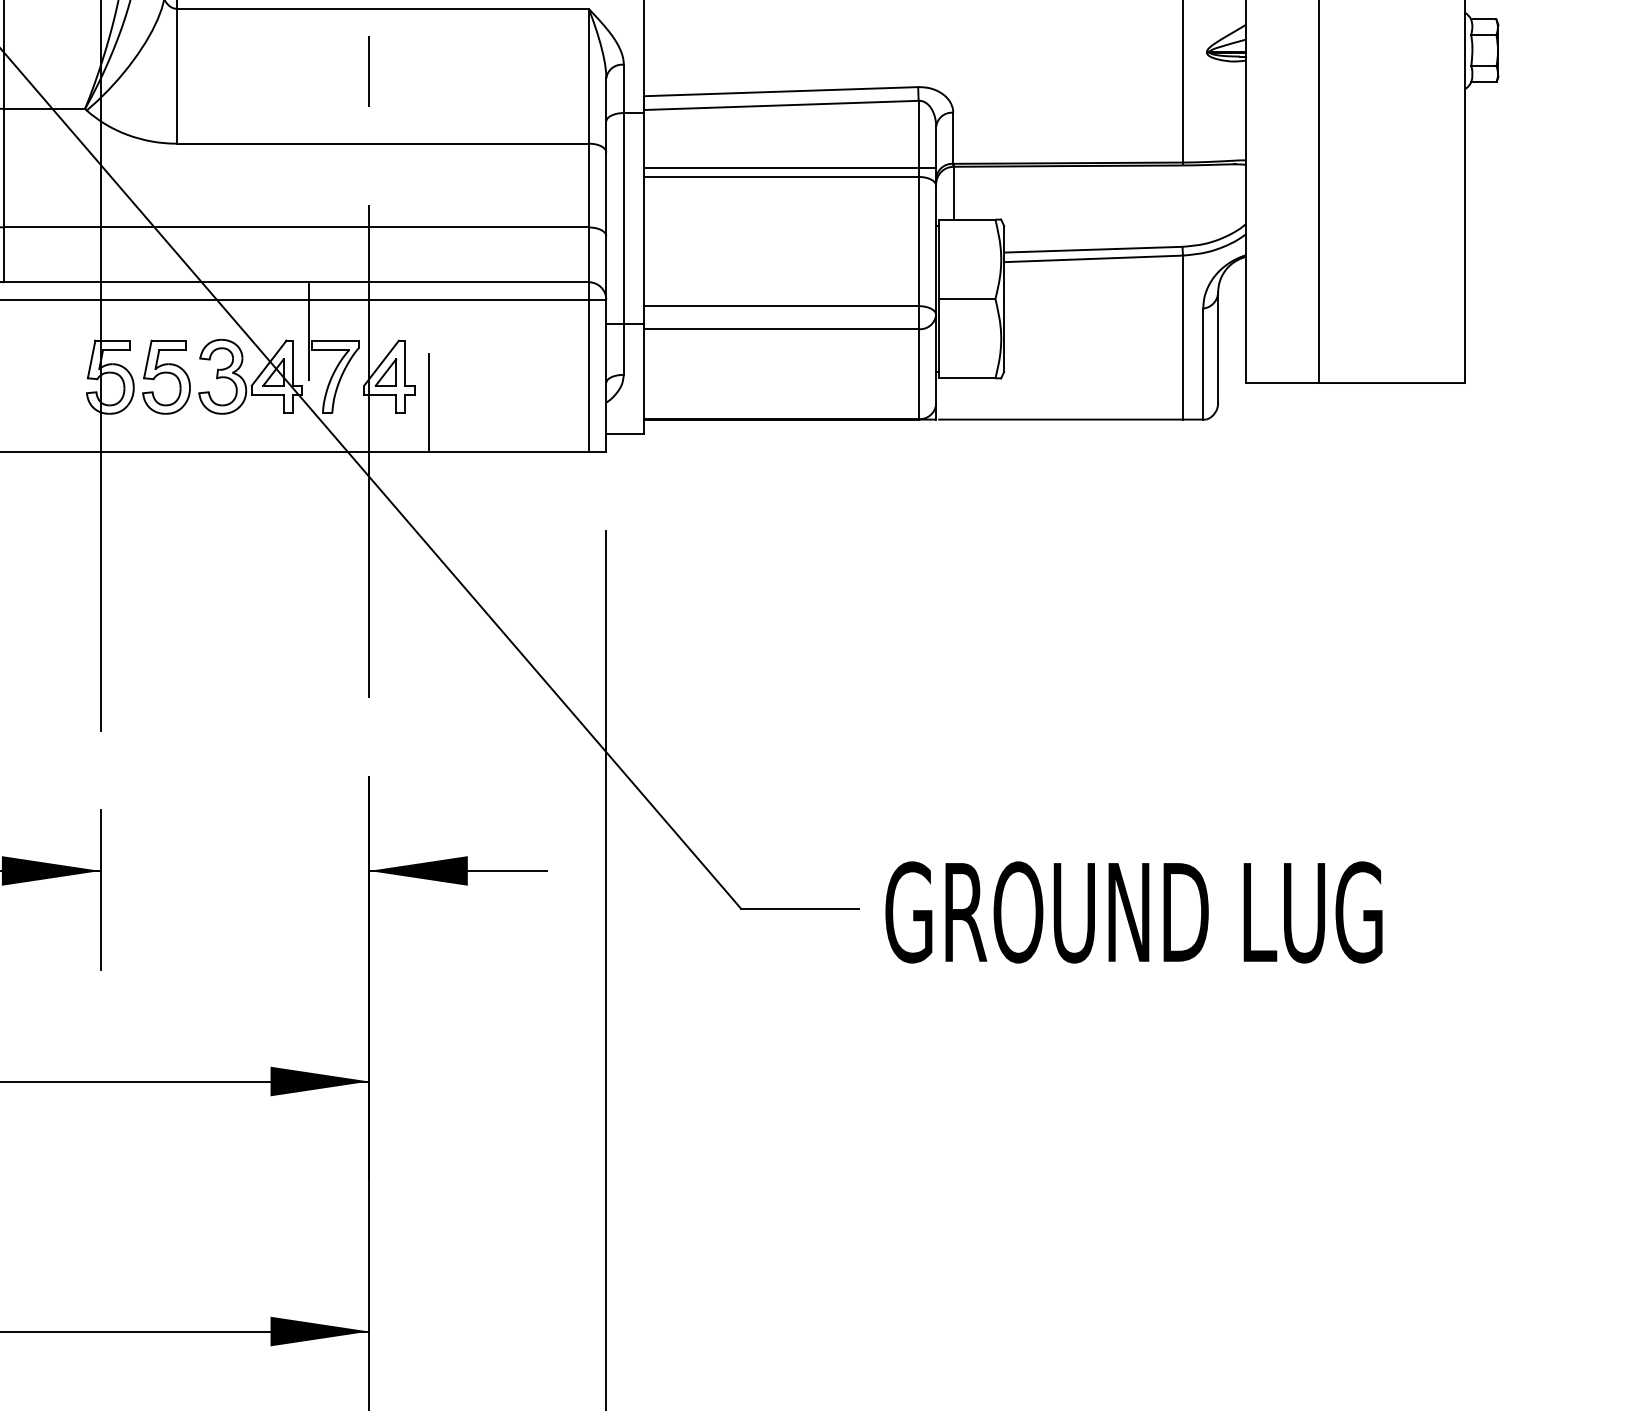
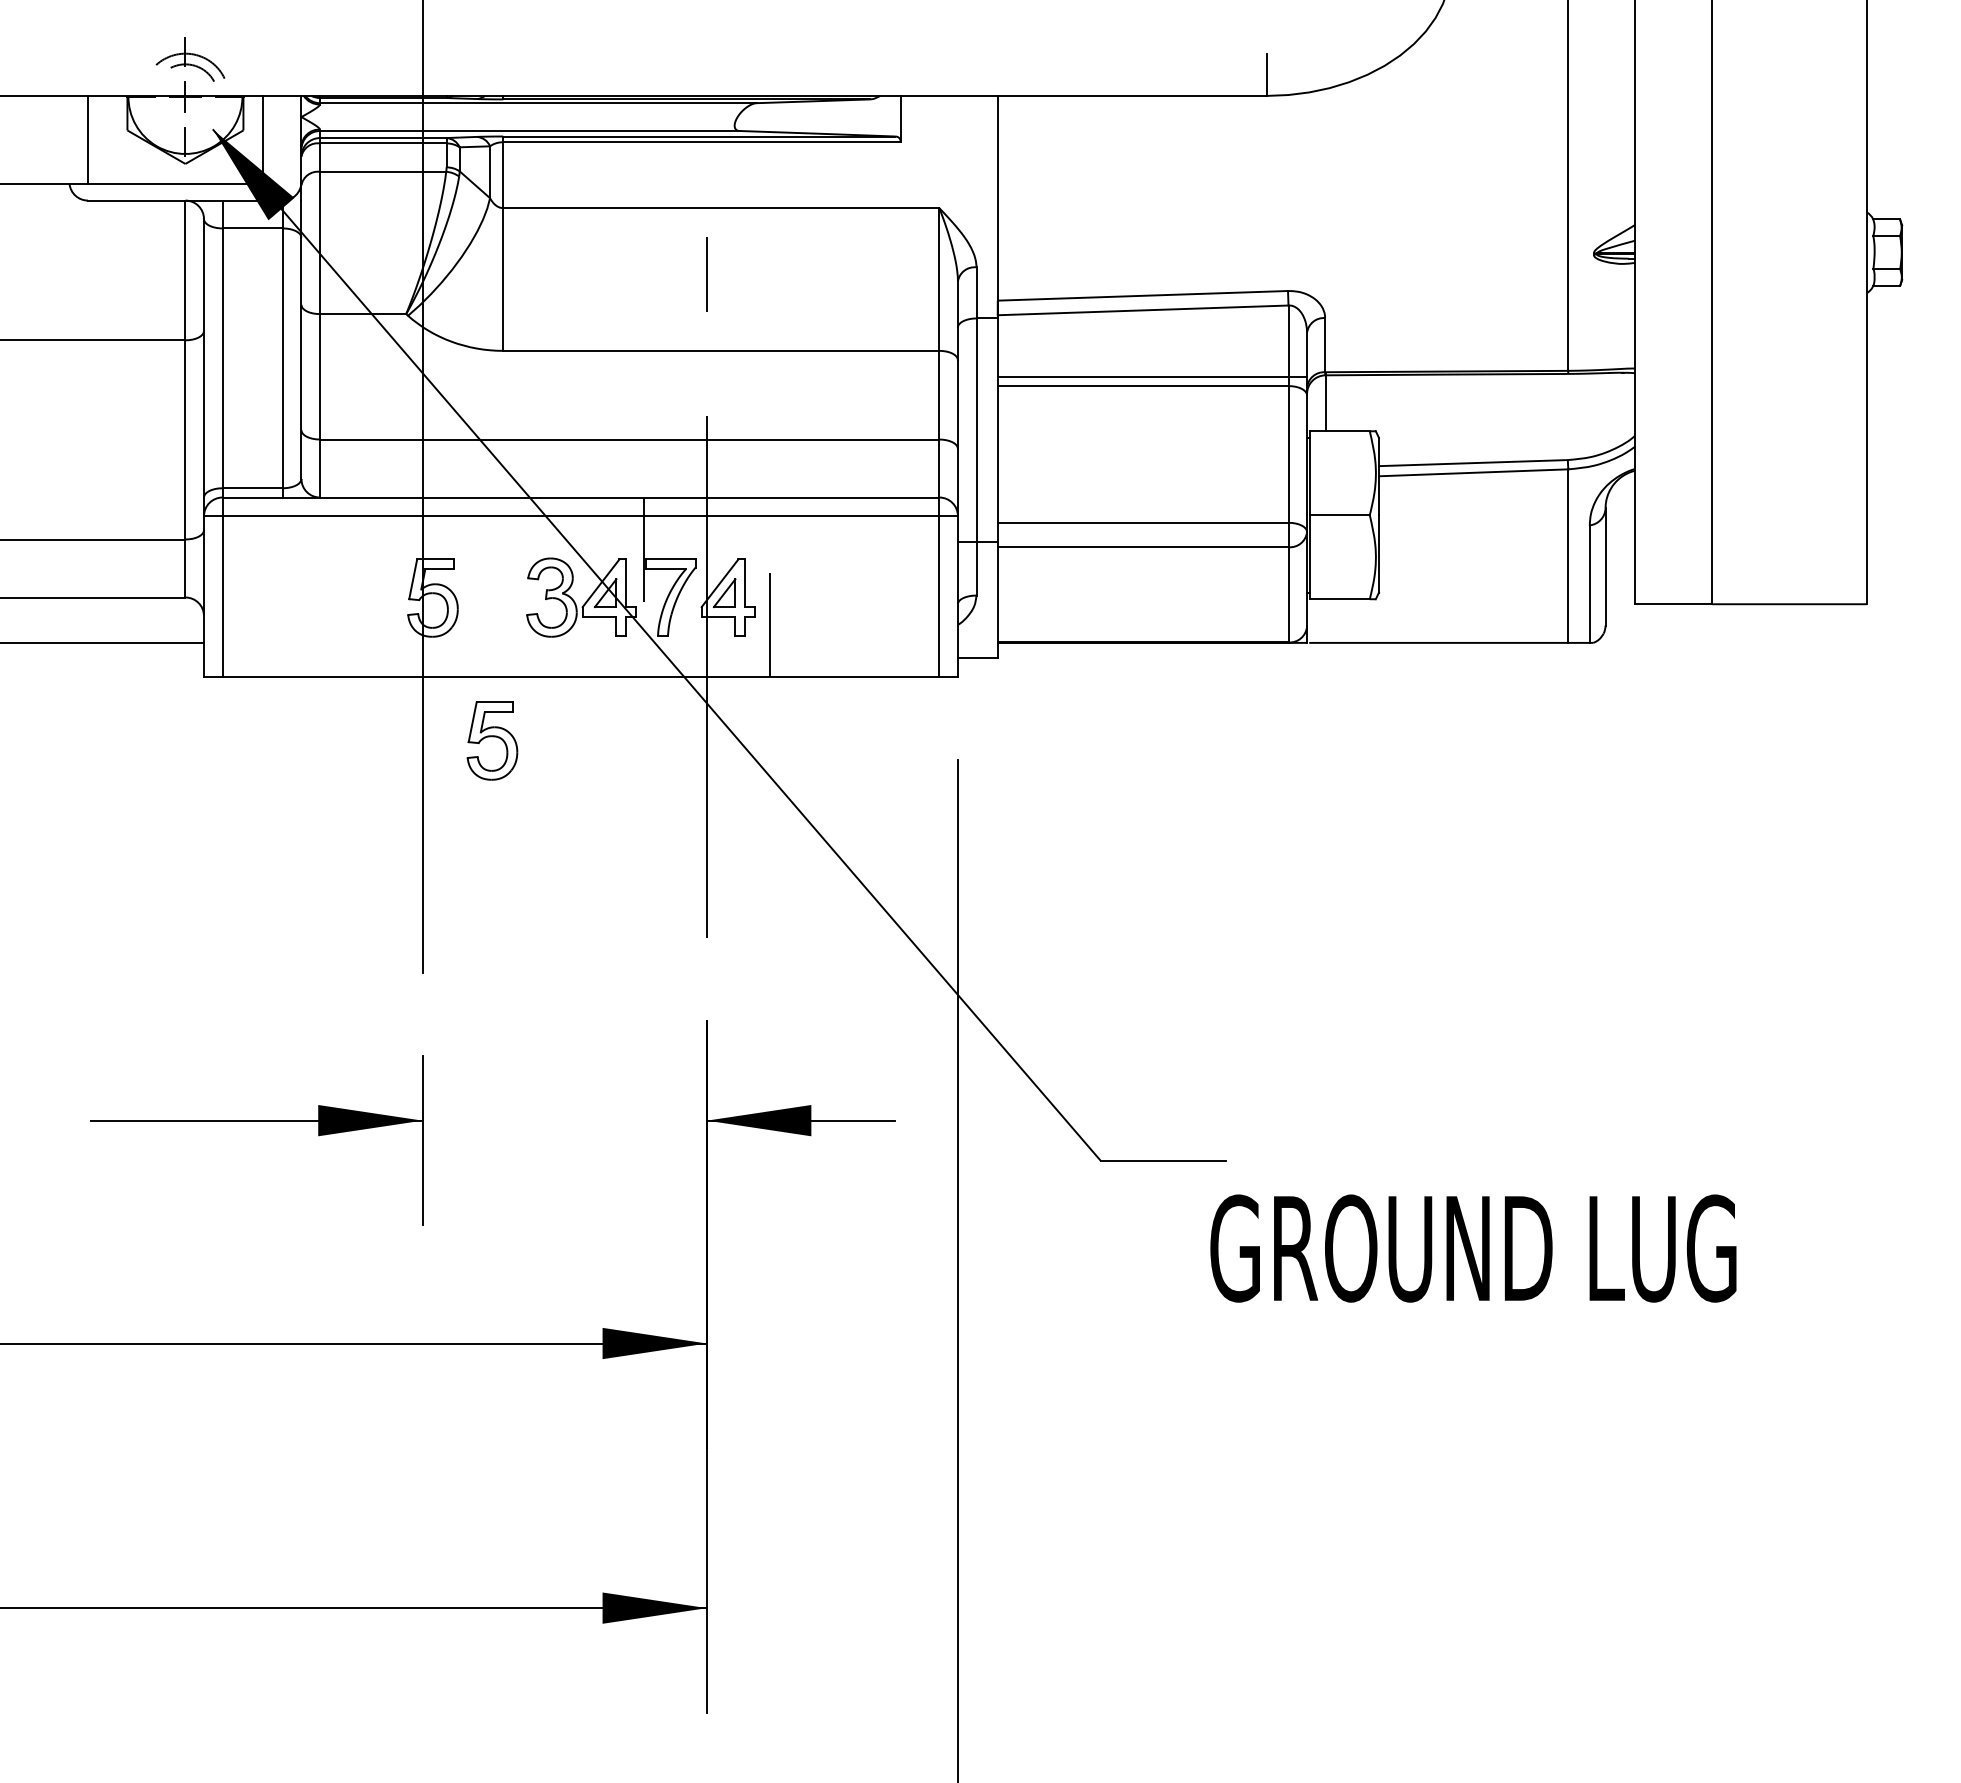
part: (166, 376) -> (492, 740), moved
text: (1134, 912) -> (1473, 1248), moved

